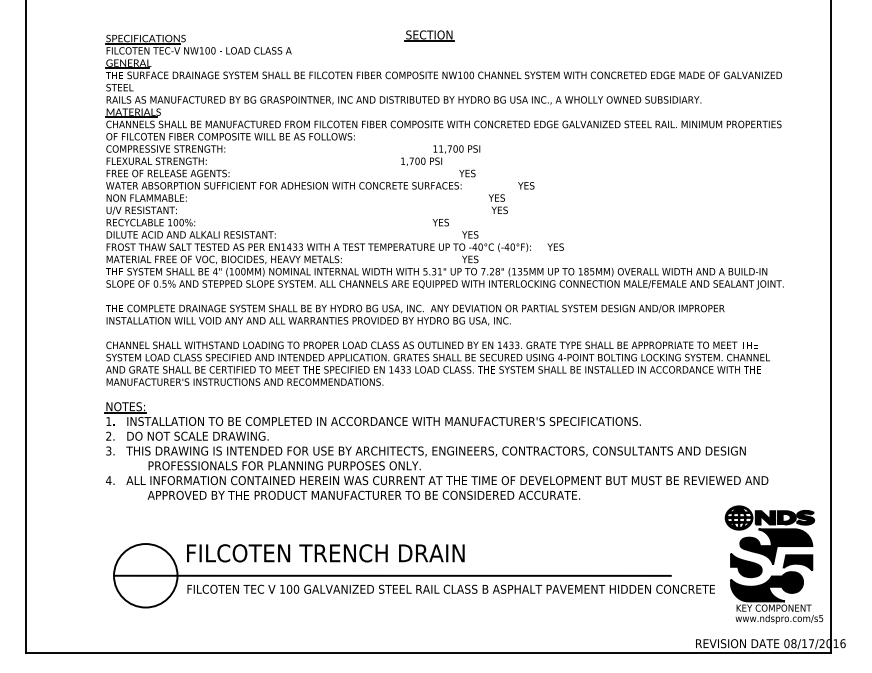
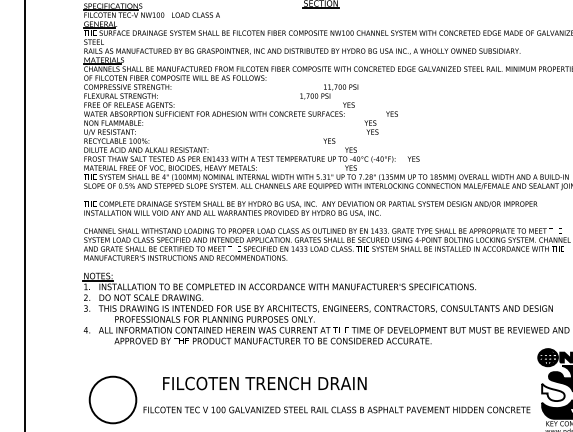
text: (325, 553) -> (264, 383), moved
fill: (746, 565) -> (553, 392), removed
line: (392, 575) -> (293, 399), removed

